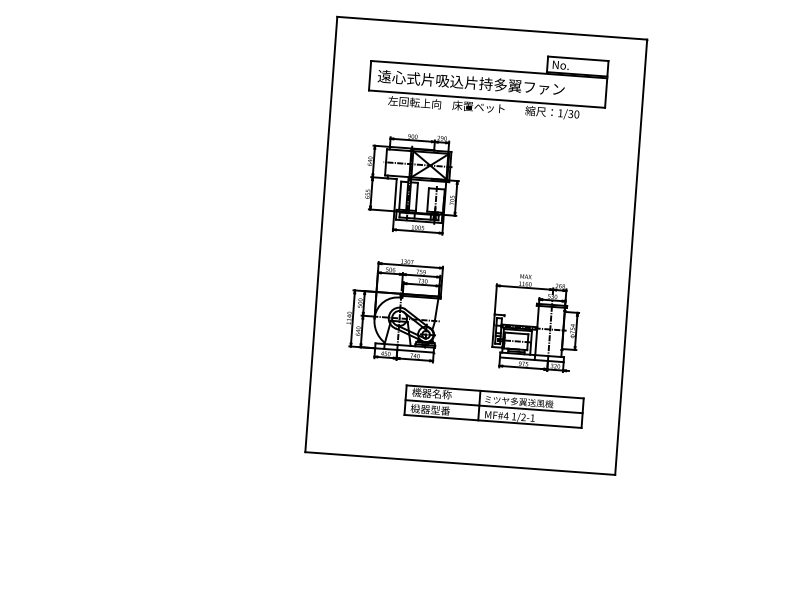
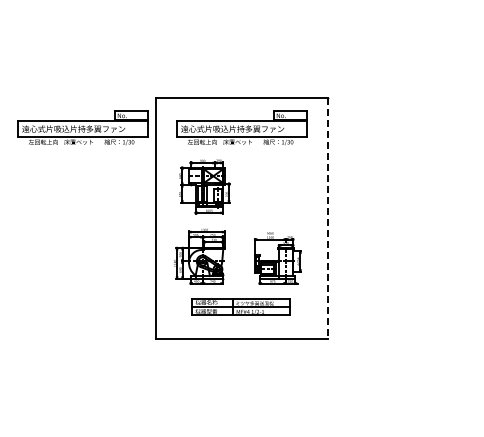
part: (199, 60) -> (82, 127), added
line: (630, 257) -> (327, 218), solid -> dashed
part: (492, 405) -> (240, 306), moved

